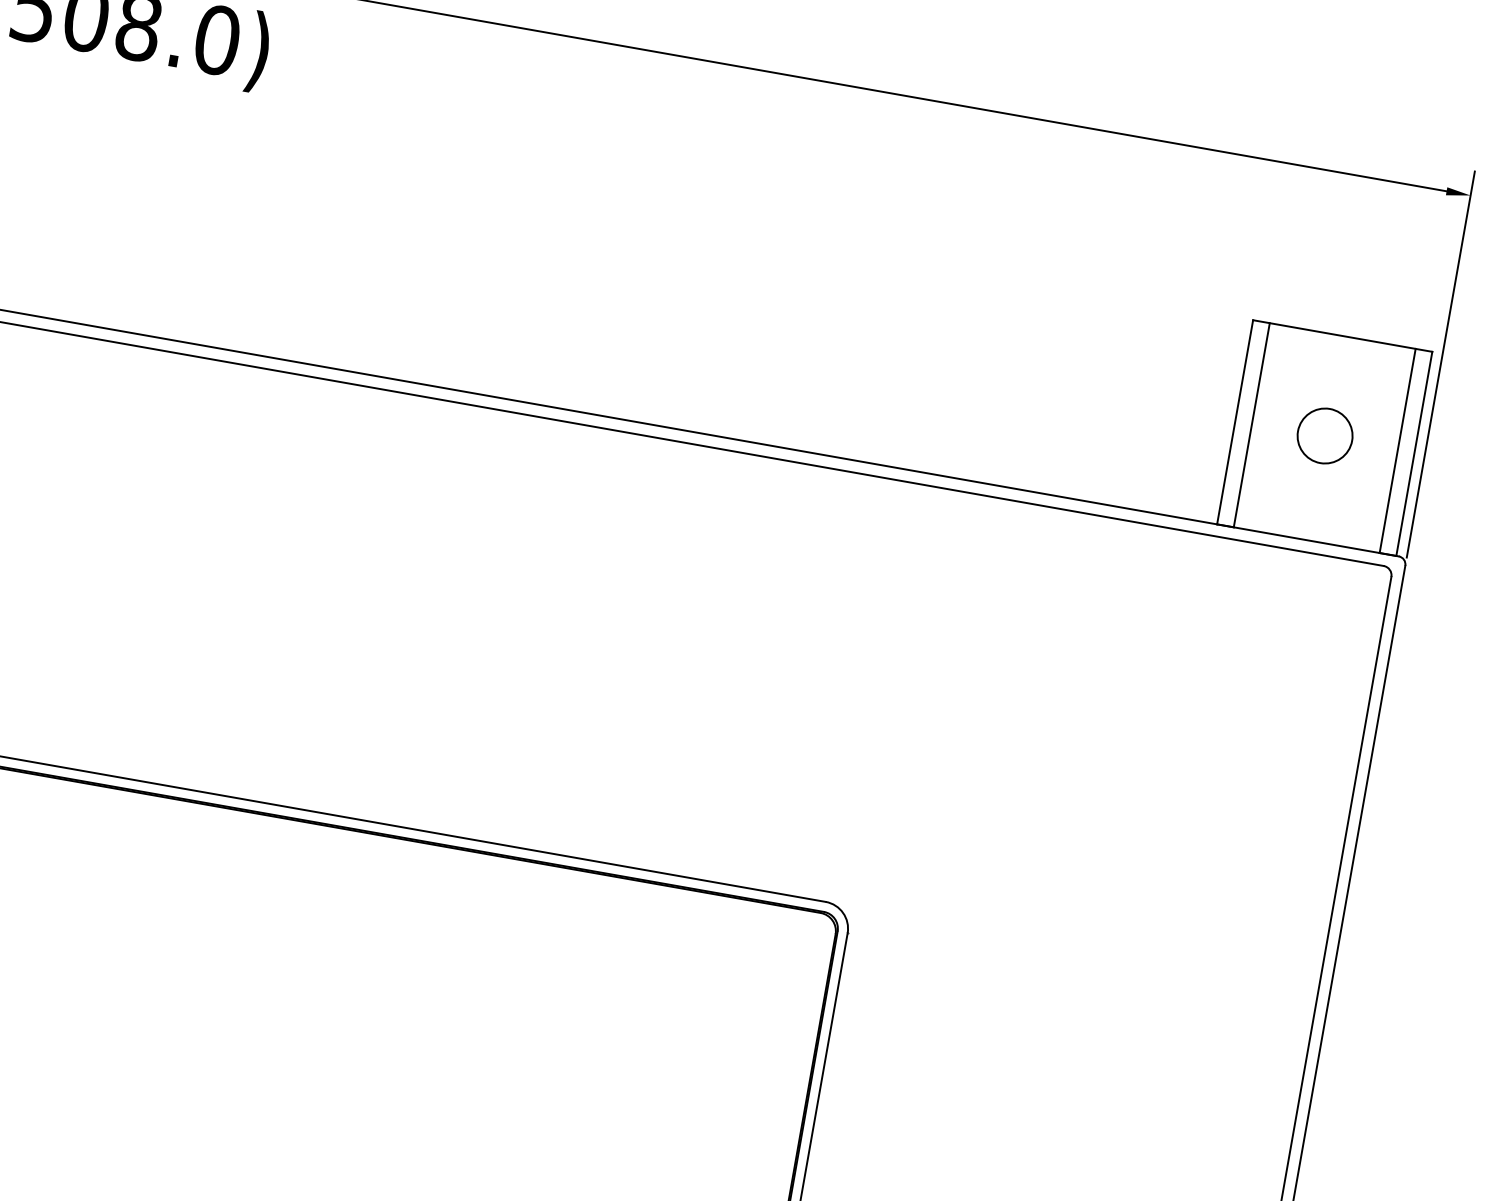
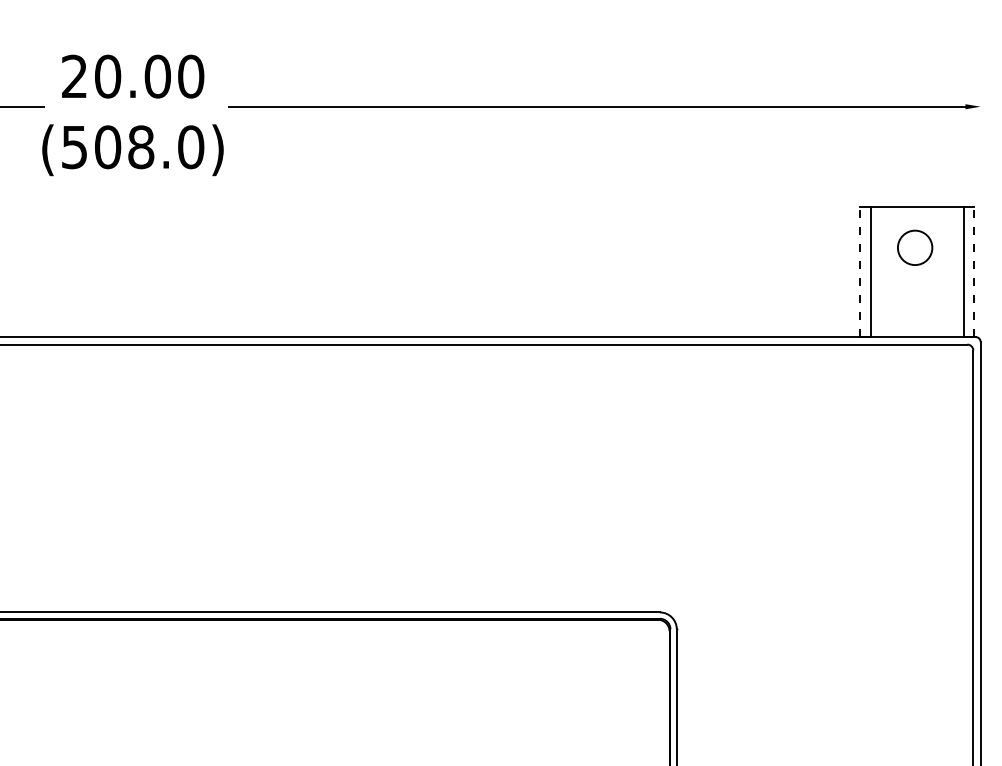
line: (1440, 363) -> (980, 213), removed
line: (1235, 422) -> (860, 272), solid -> dashed
circle: (1325, 435) -> (915, 247), moved
line: (1414, 454) -> (974, 272), solid -> dashed

